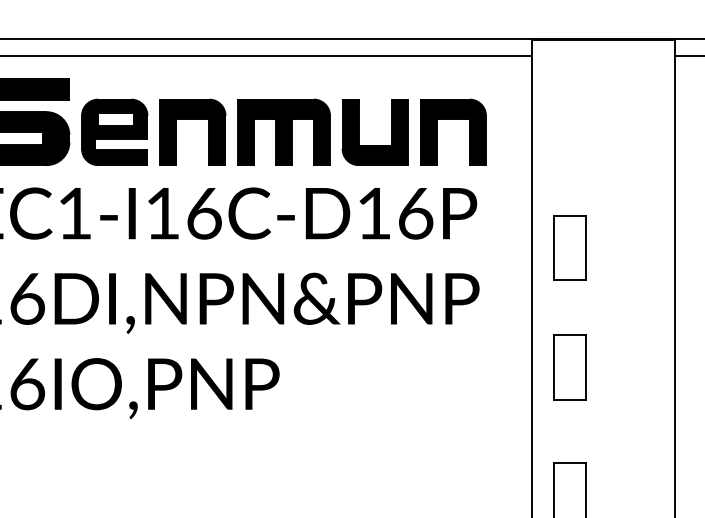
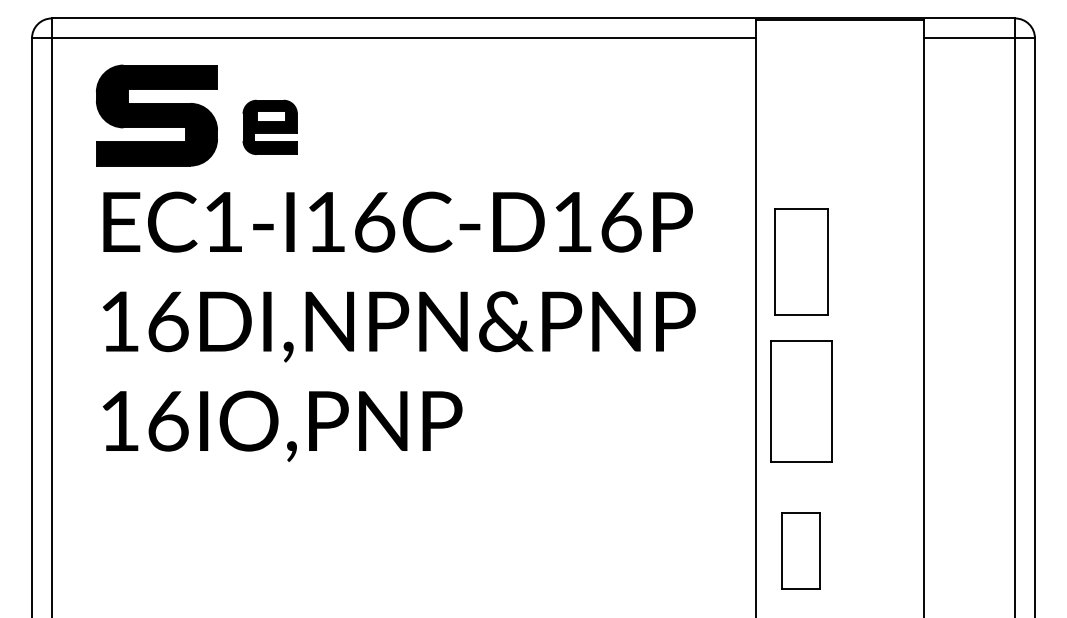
part: (115, 132) -> (270, 127), size x0.7
part: (323, 132) -> (513, 127), removed
part: (569, 247) -> (800, 261), size x1.4
part: (569, 367) -> (800, 401), size x1.6

